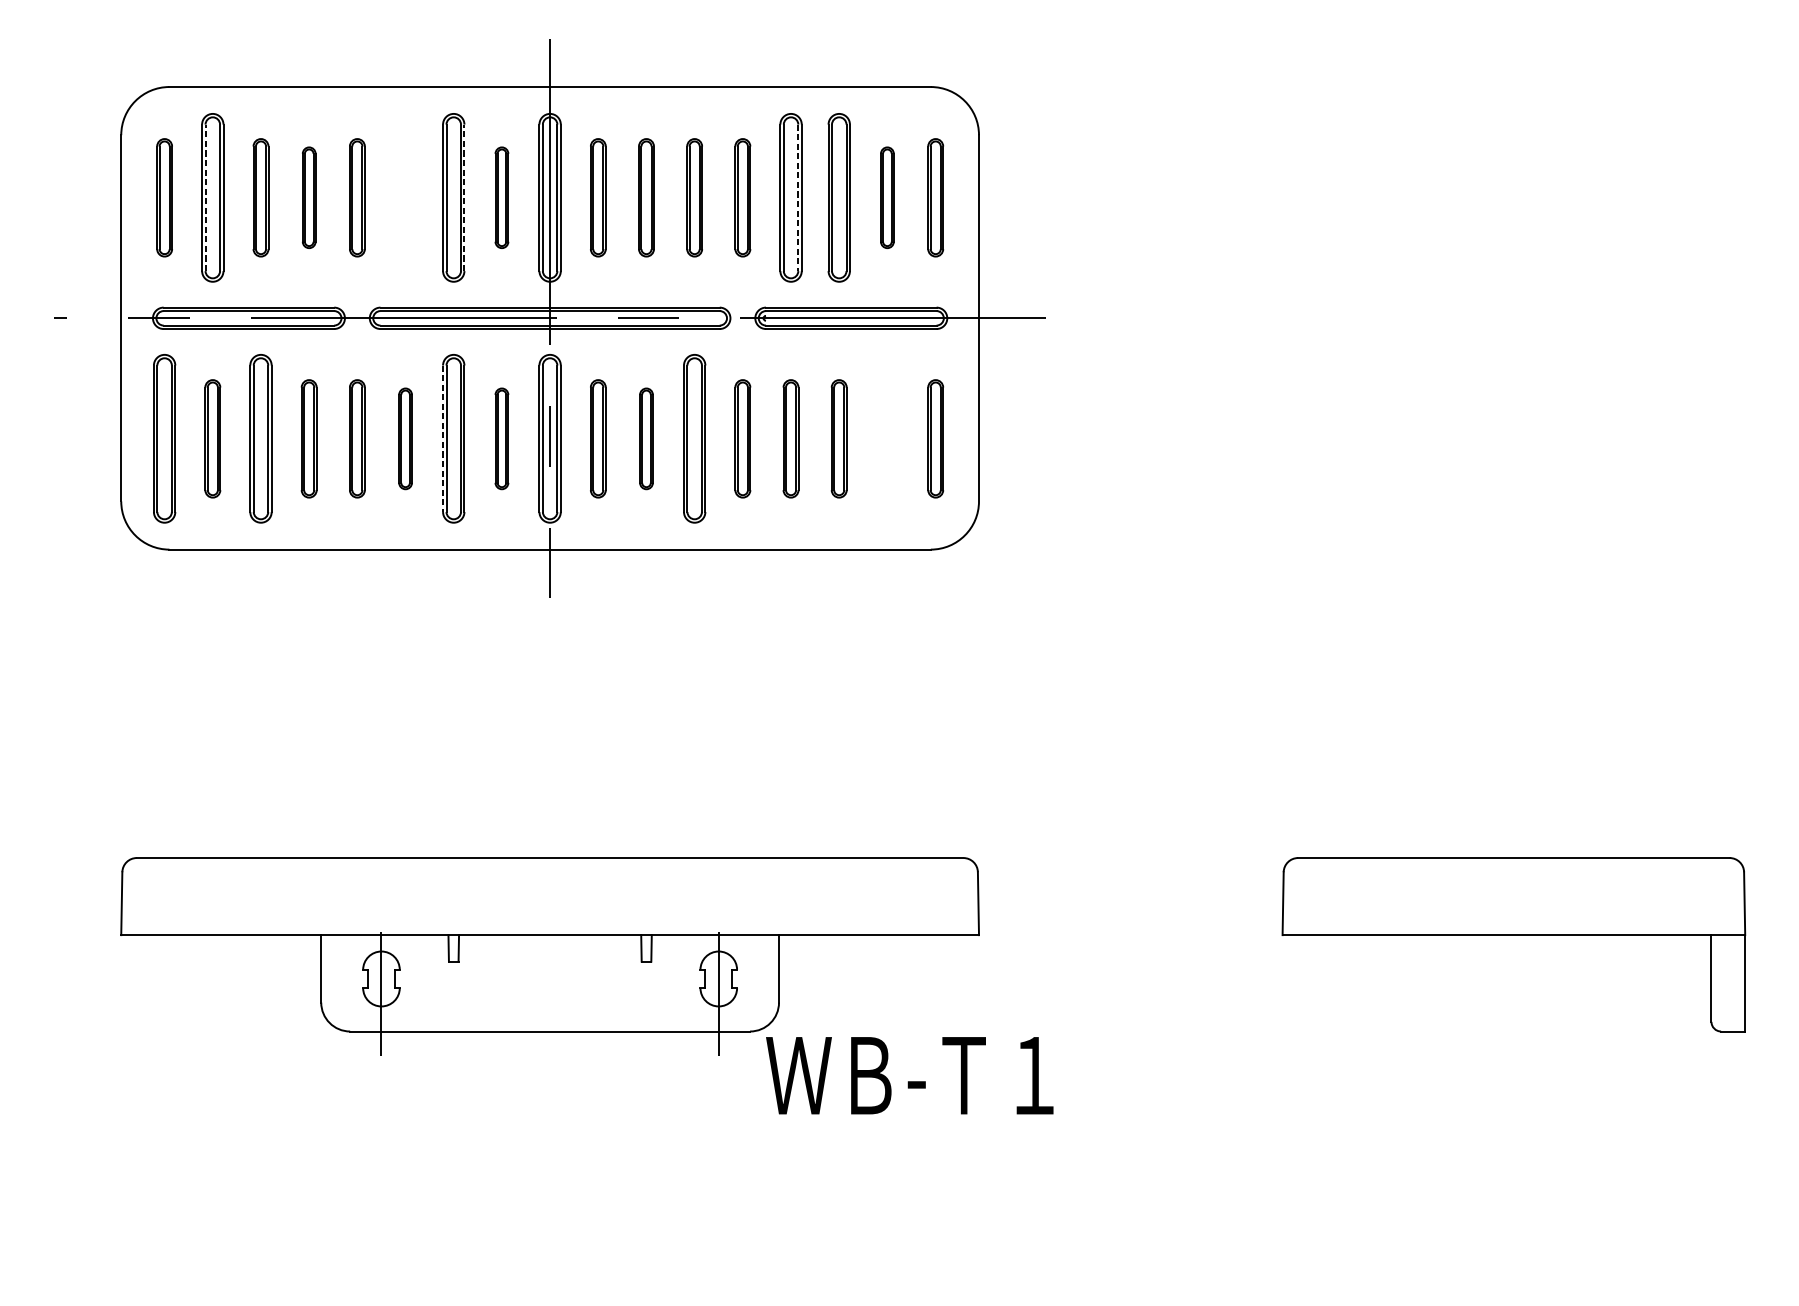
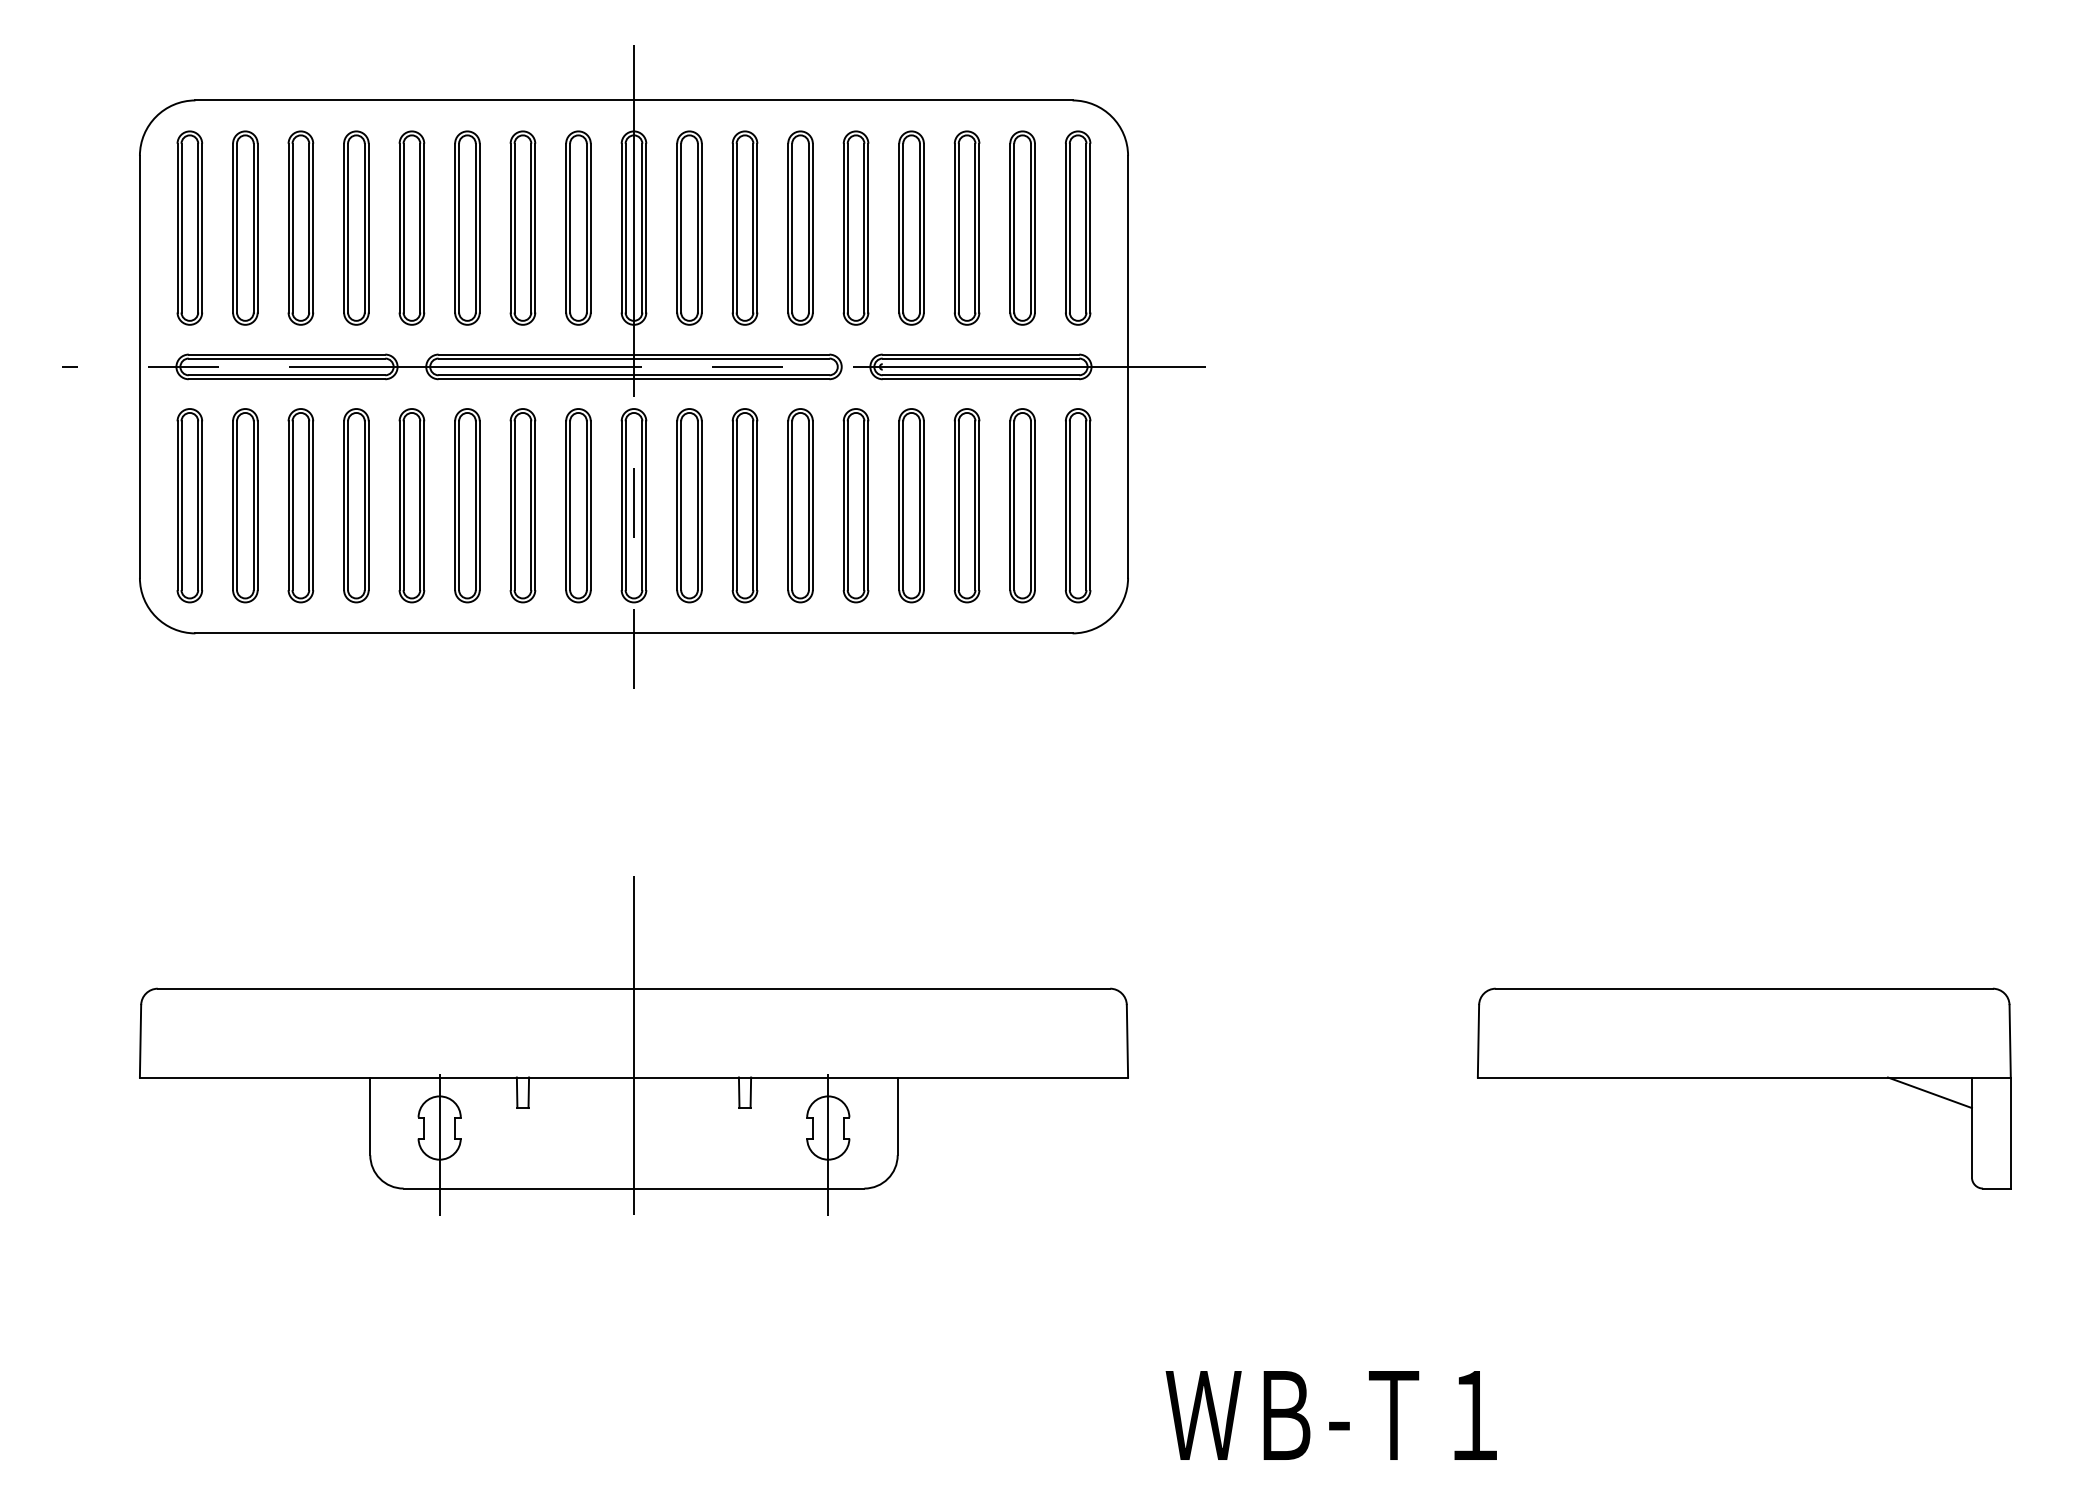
part: (164, 197) -> (189, 227), size x1.43
line: (205, 197) -> (237, 227), dashed -> solid
part: (260, 197) -> (300, 227), size x1.43
part: (309, 197) -> (356, 227), size x1.67
part: (357, 197) -> (411, 227), size x1.43
part: (405, 197) -> (467, 227), added
line: (464, 197) -> (535, 227), dashed -> solid
part: (501, 197) -> (578, 227), size x1.67
part: (598, 197) -> (689, 227), size x1.43
part: (646, 197) -> (744, 227), size x1.43
part: (694, 197) -> (800, 227), size x1.43
part: (742, 197) -> (855, 227), size x1.43
part: (887, 197) -> (1022, 227), size x1.67
part: (935, 197) -> (1078, 227), size x1.43
line: (797, 198) -> (919, 228), dashed -> solid
part: (212, 438) -> (245, 505), size x1.43
part: (309, 438) -> (356, 505), size x1.43
part: (357, 438) -> (411, 505), size x1.43
part: (405, 438) -> (467, 505), size x1.67
part: (501, 438) -> (578, 505), size x1.67
part: (598, 438) -> (689, 505), size x1.43
part: (646, 438) -> (744, 505), size x1.67
part: (742, 438) -> (855, 505), size x1.43
part: (791, 438) -> (911, 505), size x1.43
part: (838, 438) -> (966, 505), size x1.43
part: (887, 438) -> (1022, 505), added
part: (935, 438) -> (1078, 505), size x1.43
line: (442, 439) -> (510, 506), dashed -> solid
line: (550, 907) -> (634, 1045), added
line: (1674, 948) -> (1929, 1092), added
text: (909, 1075) -> (1330, 1415), moved

